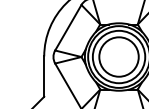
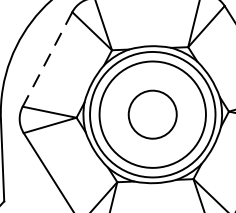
line: (68, 28) -> (47, 60), solid -> dashed
circle: (118, 56) -> (151, 113), size x0.6

